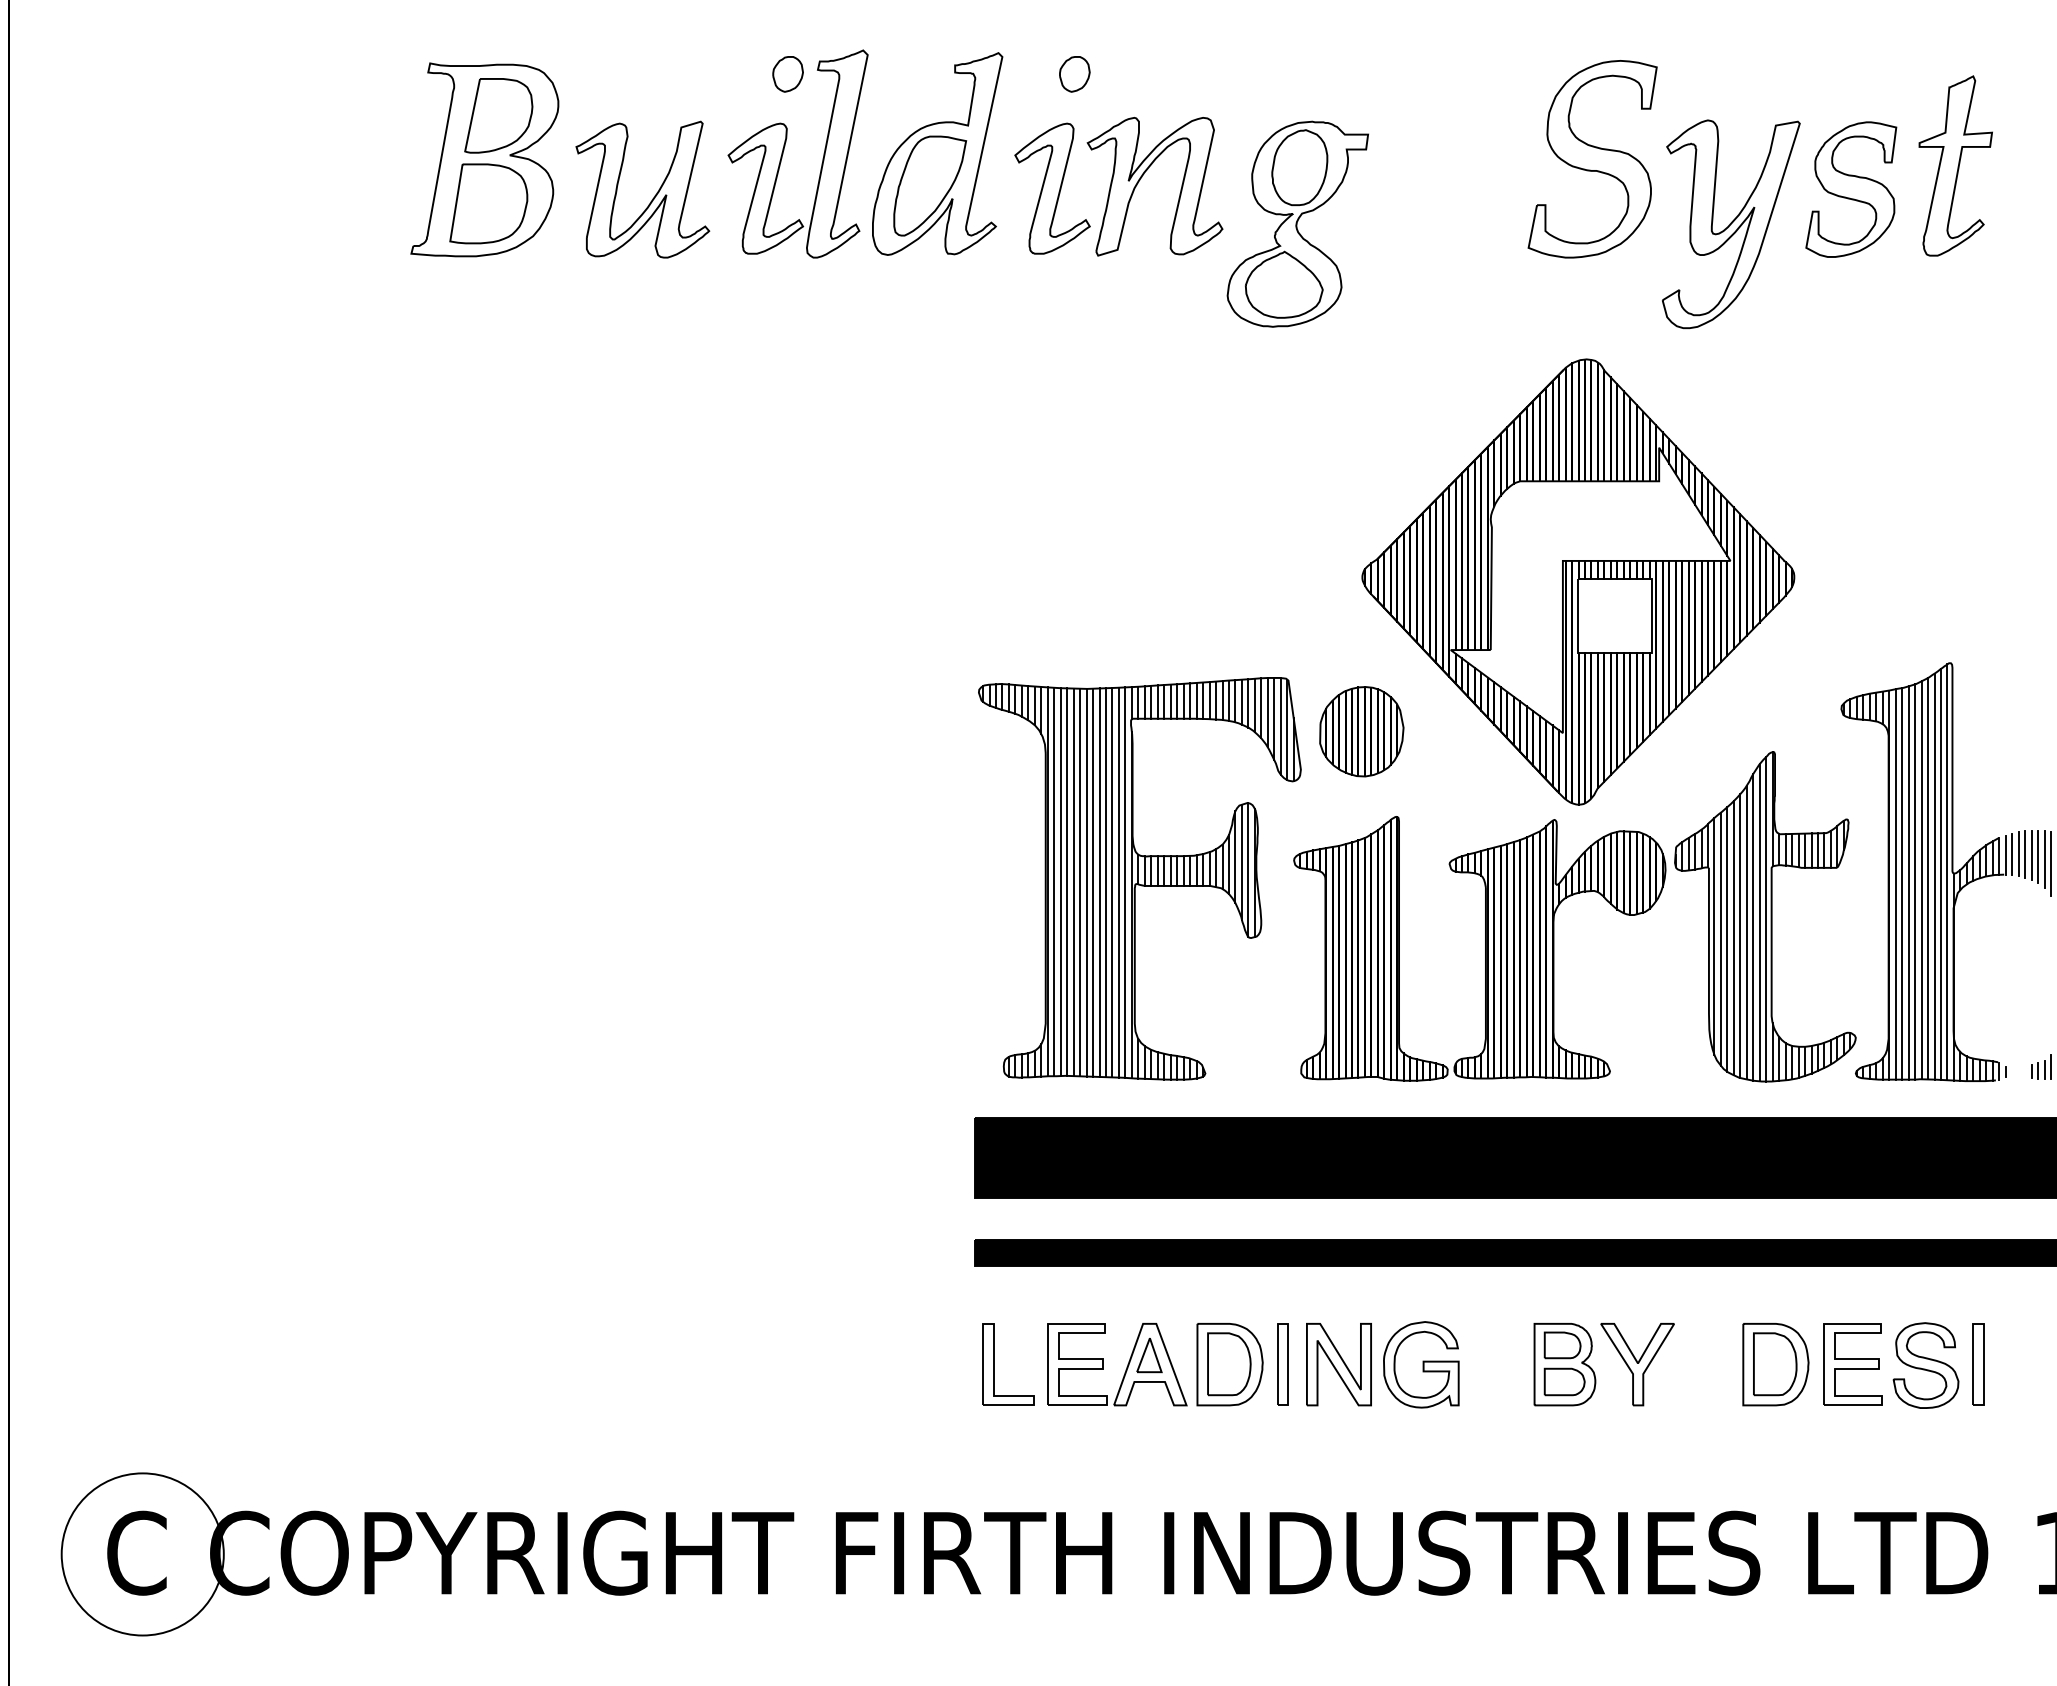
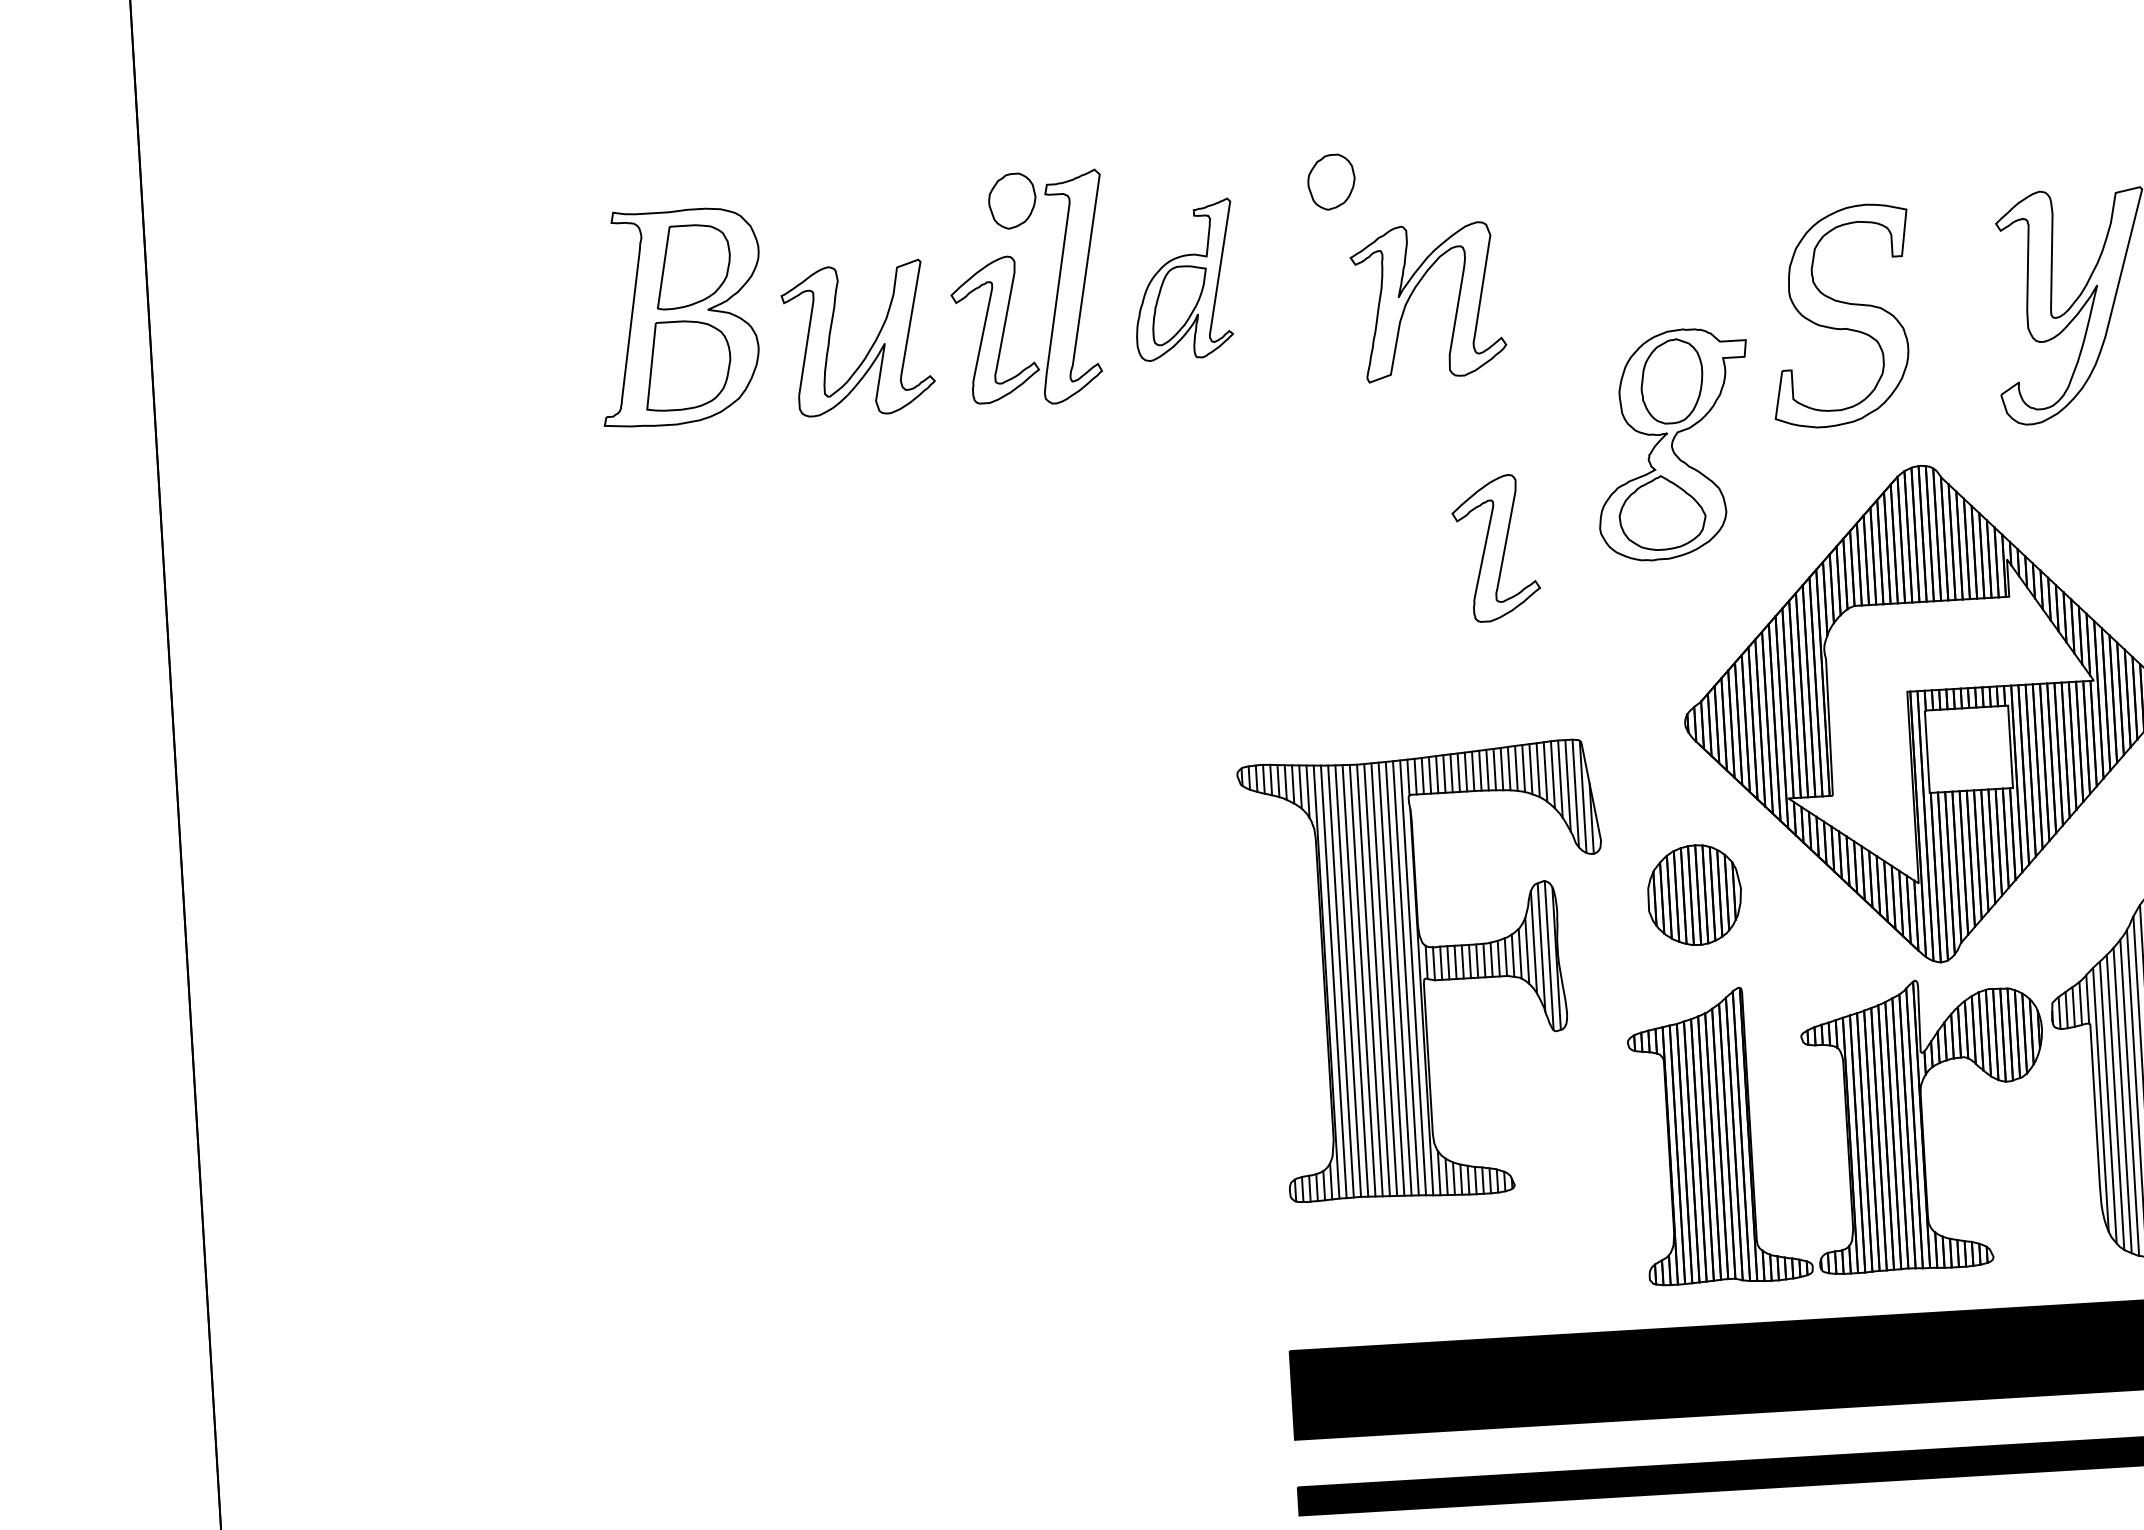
part: (787, 74) -> (1011, 201), size x1.4
part: (1074, 74) -> (1331, 182), size x1.4
part: (937, 153) -> (1183, 279), size x0.7
part: (1592, 159) -> (1840, 316), moved
part: (1052, 188) -> (1496, 548), moved
part: (1297, 223) -> (1673, 443), moved
part: (1139, 878) -> (1428, 972), moved

